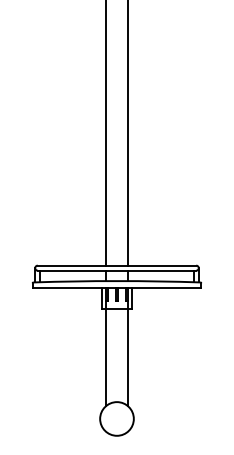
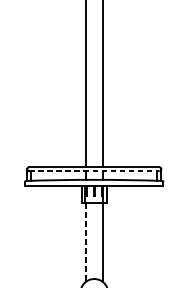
line: (117, 270) -> (94, 171), solid -> dashed
line: (106, 358) -> (85, 243), solid -> dashed

